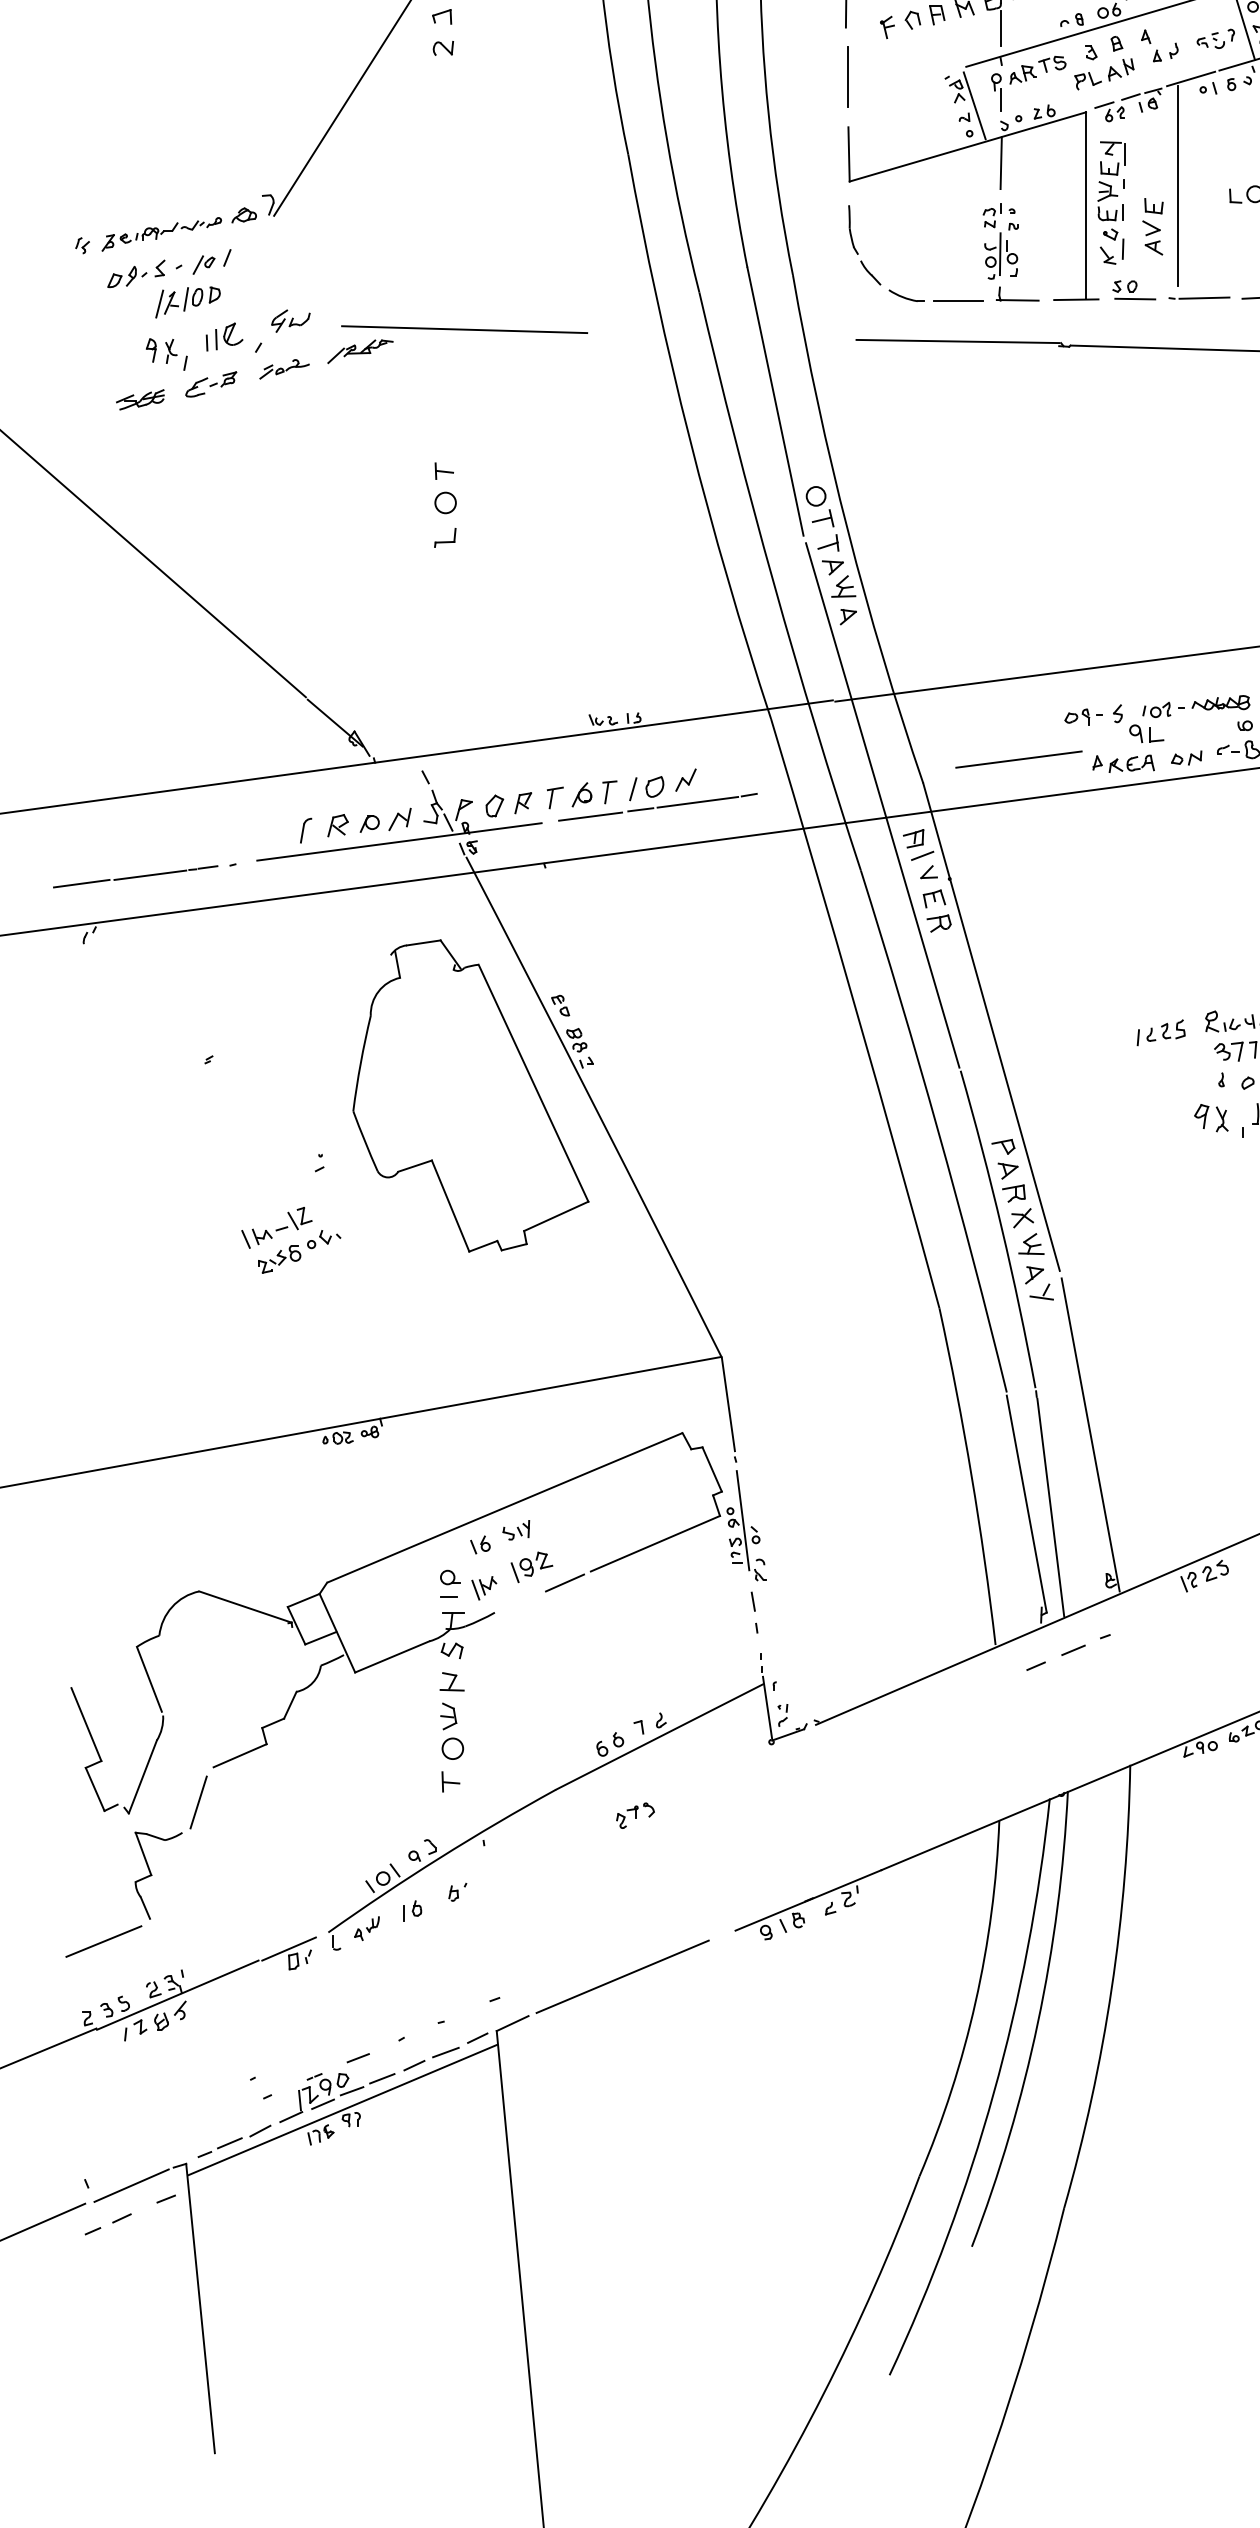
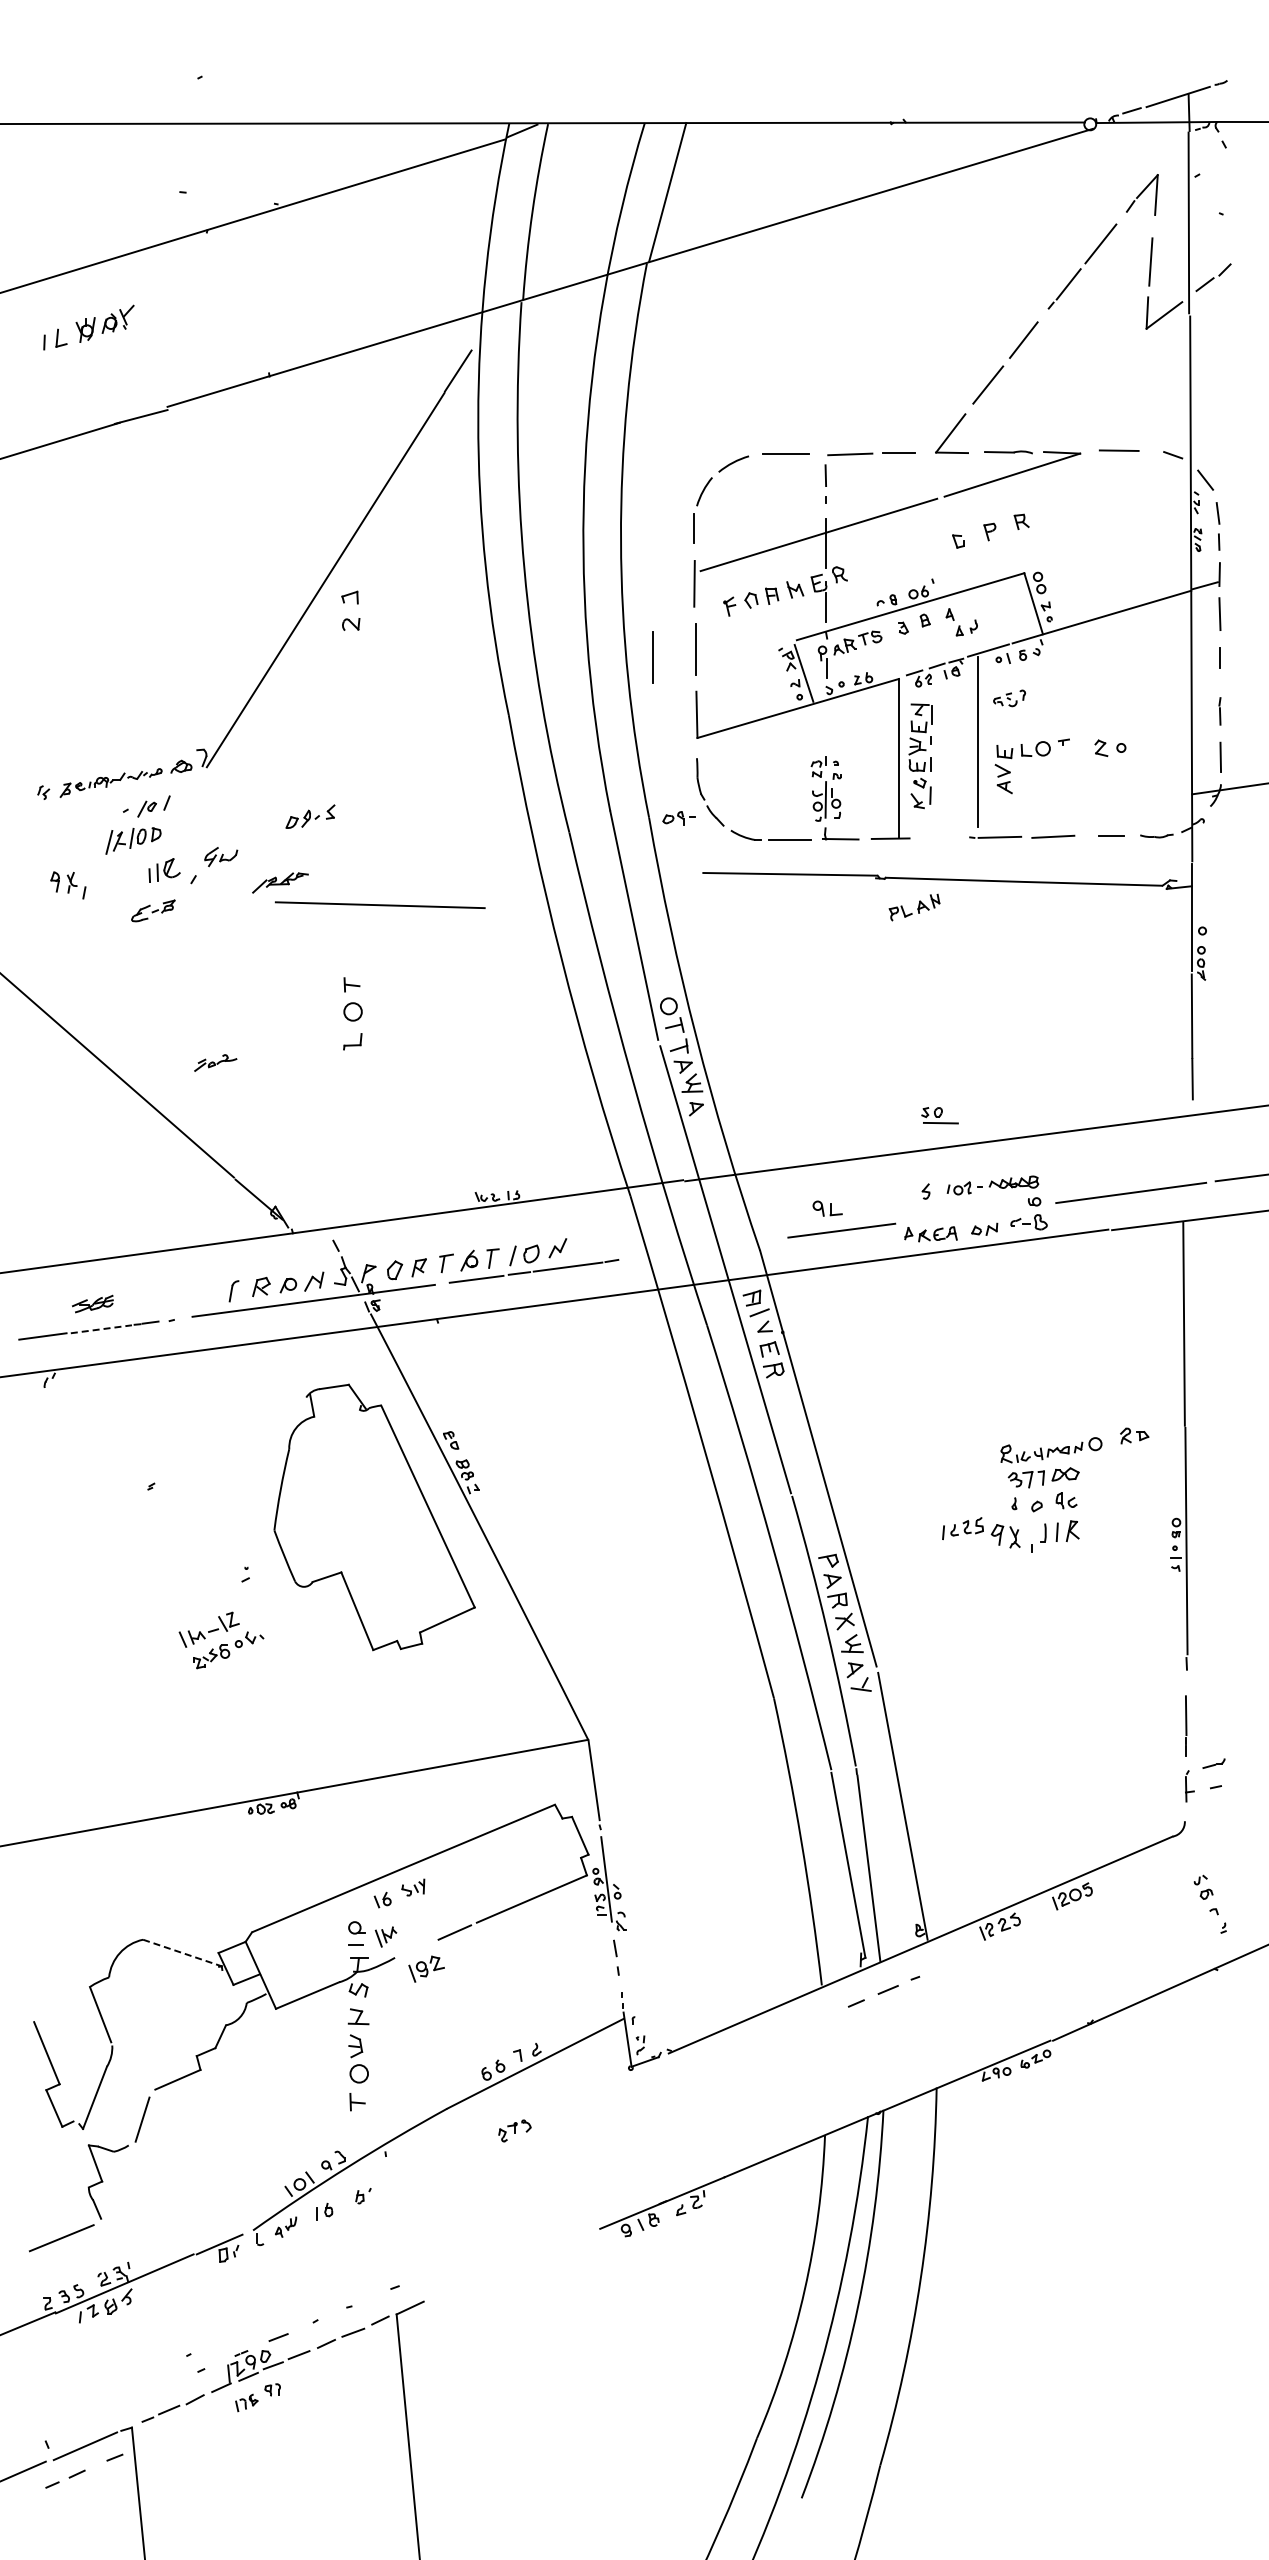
part: (1215, 39) -> (1009, 698), moved
part: (1104, 74) -> (914, 907), moved
line: (796, 87) -> (652, 657), added
line: (1001, 163) -> (826, 722), removed
part: (1152, 226) -> (1003, 769), moved
part: (136, 273) -> (310, 816), moved
part: (1133, 290) -> (939, 1115), moved
line: (463, 328) -> (379, 904), moved
part: (166, 354) -> (68, 885), moved
part: (284, 368) -> (215, 1062), moved
part: (139, 399) -> (92, 1303), moved
part: (1083, 717) -> (678, 818), moved
part: (1146, 733) -> (827, 1208), moved
line: (150, 875) -> (101, 1329), solid -> dashed
part: (1160, 1032) -> (962, 1528), moved
part: (531, 1566) -> (426, 1968), moved
line: (245, 1607) -> (182, 1953), solid -> dashed
line: (622, 1977) -> (503, 2268), removed
line: (342, 2109) -> (265, 2381), removed

